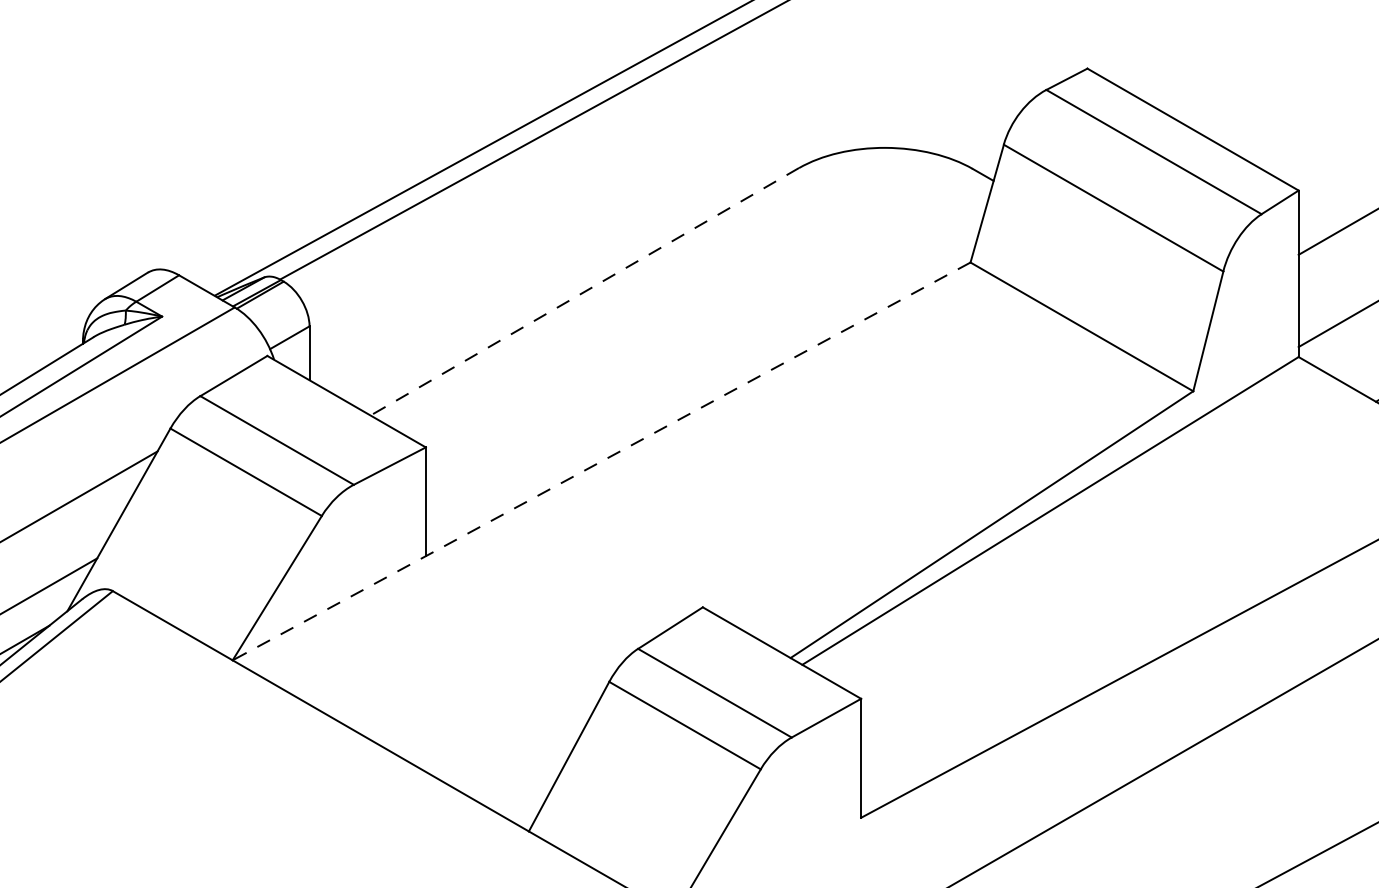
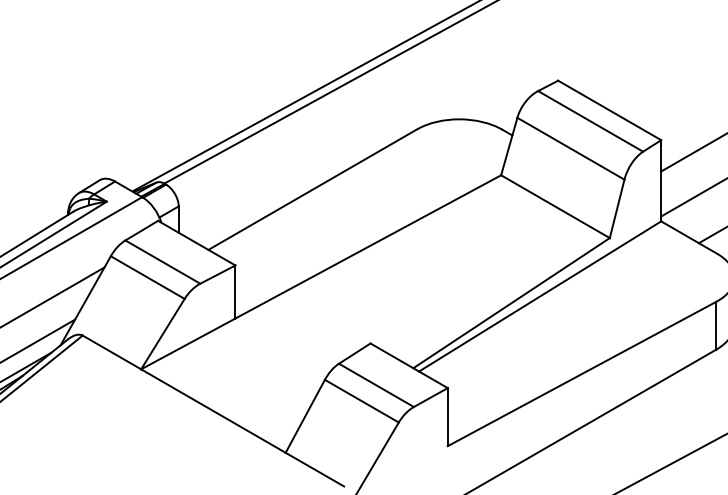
line: (583, 291) -> (312, 189), dashed -> solid
line: (600, 461) -> (320, 272), dashed -> solid

